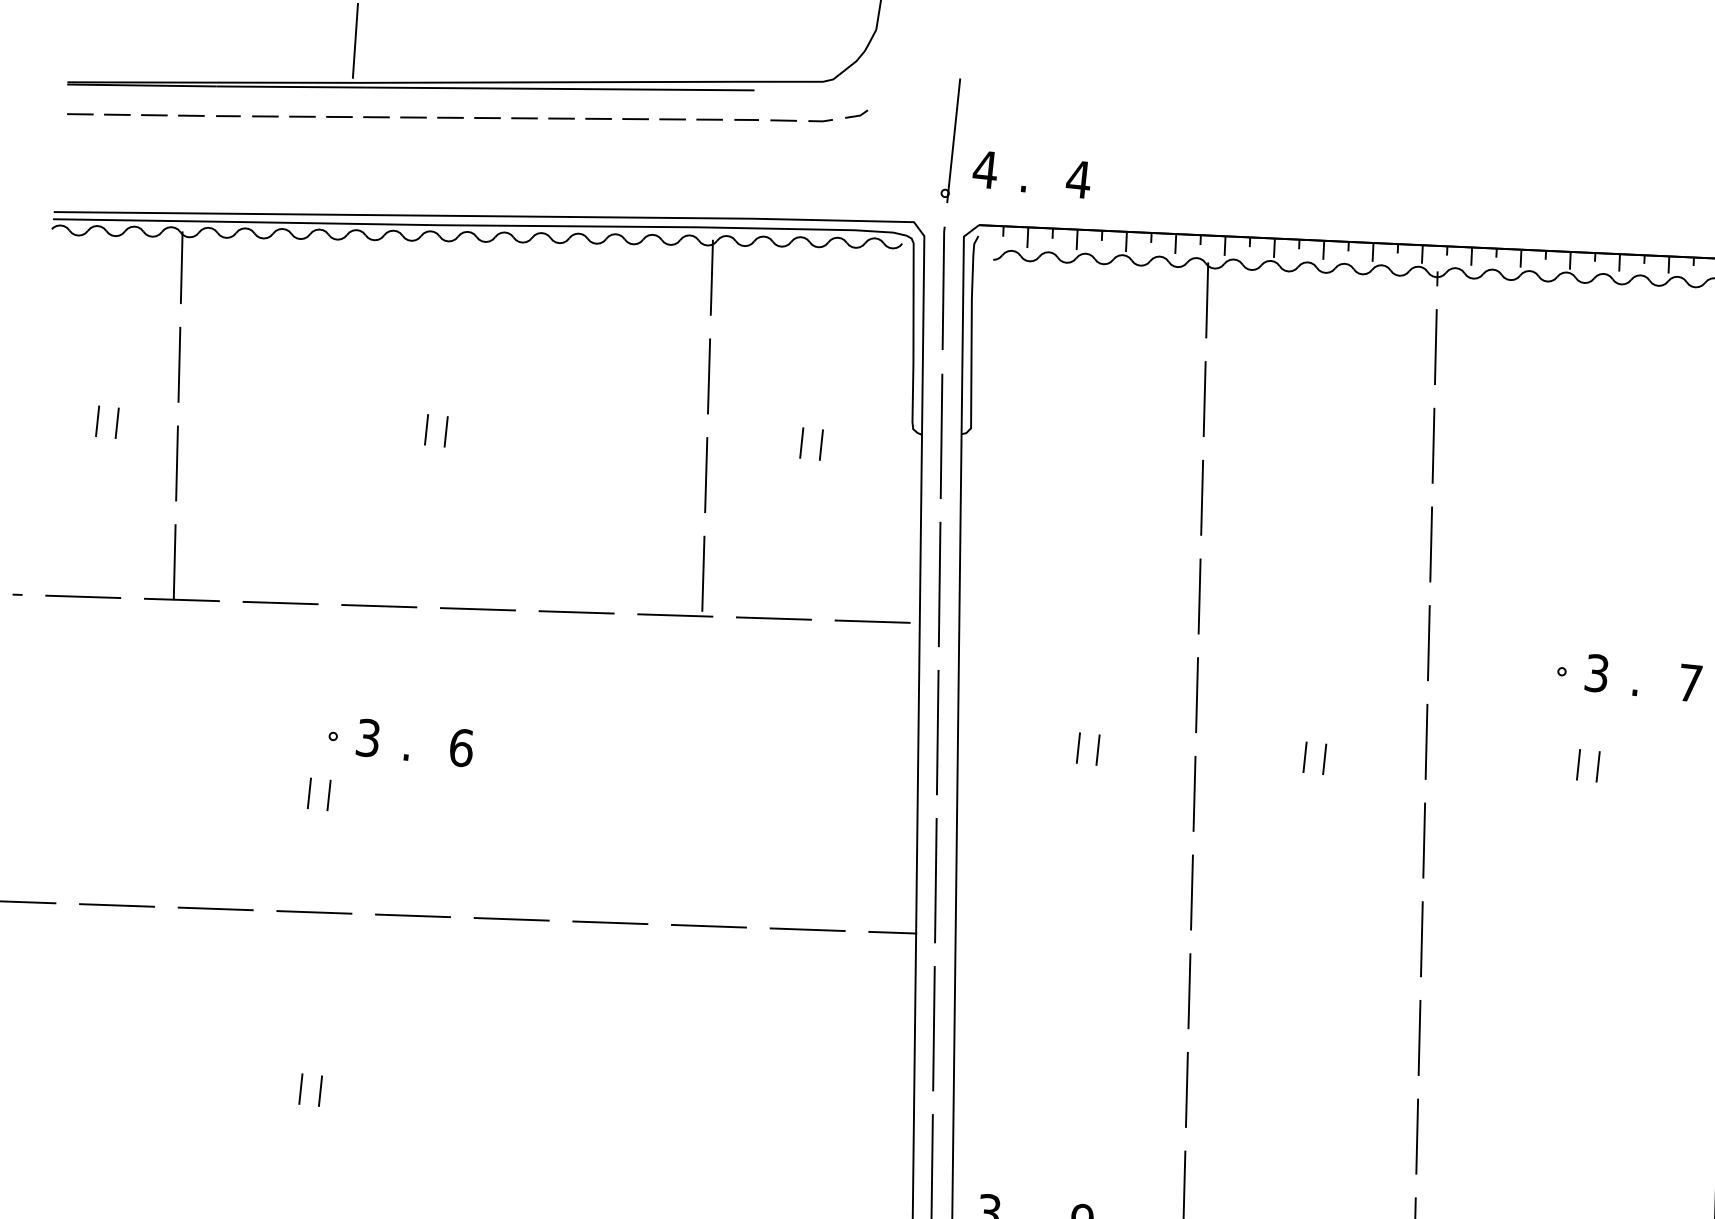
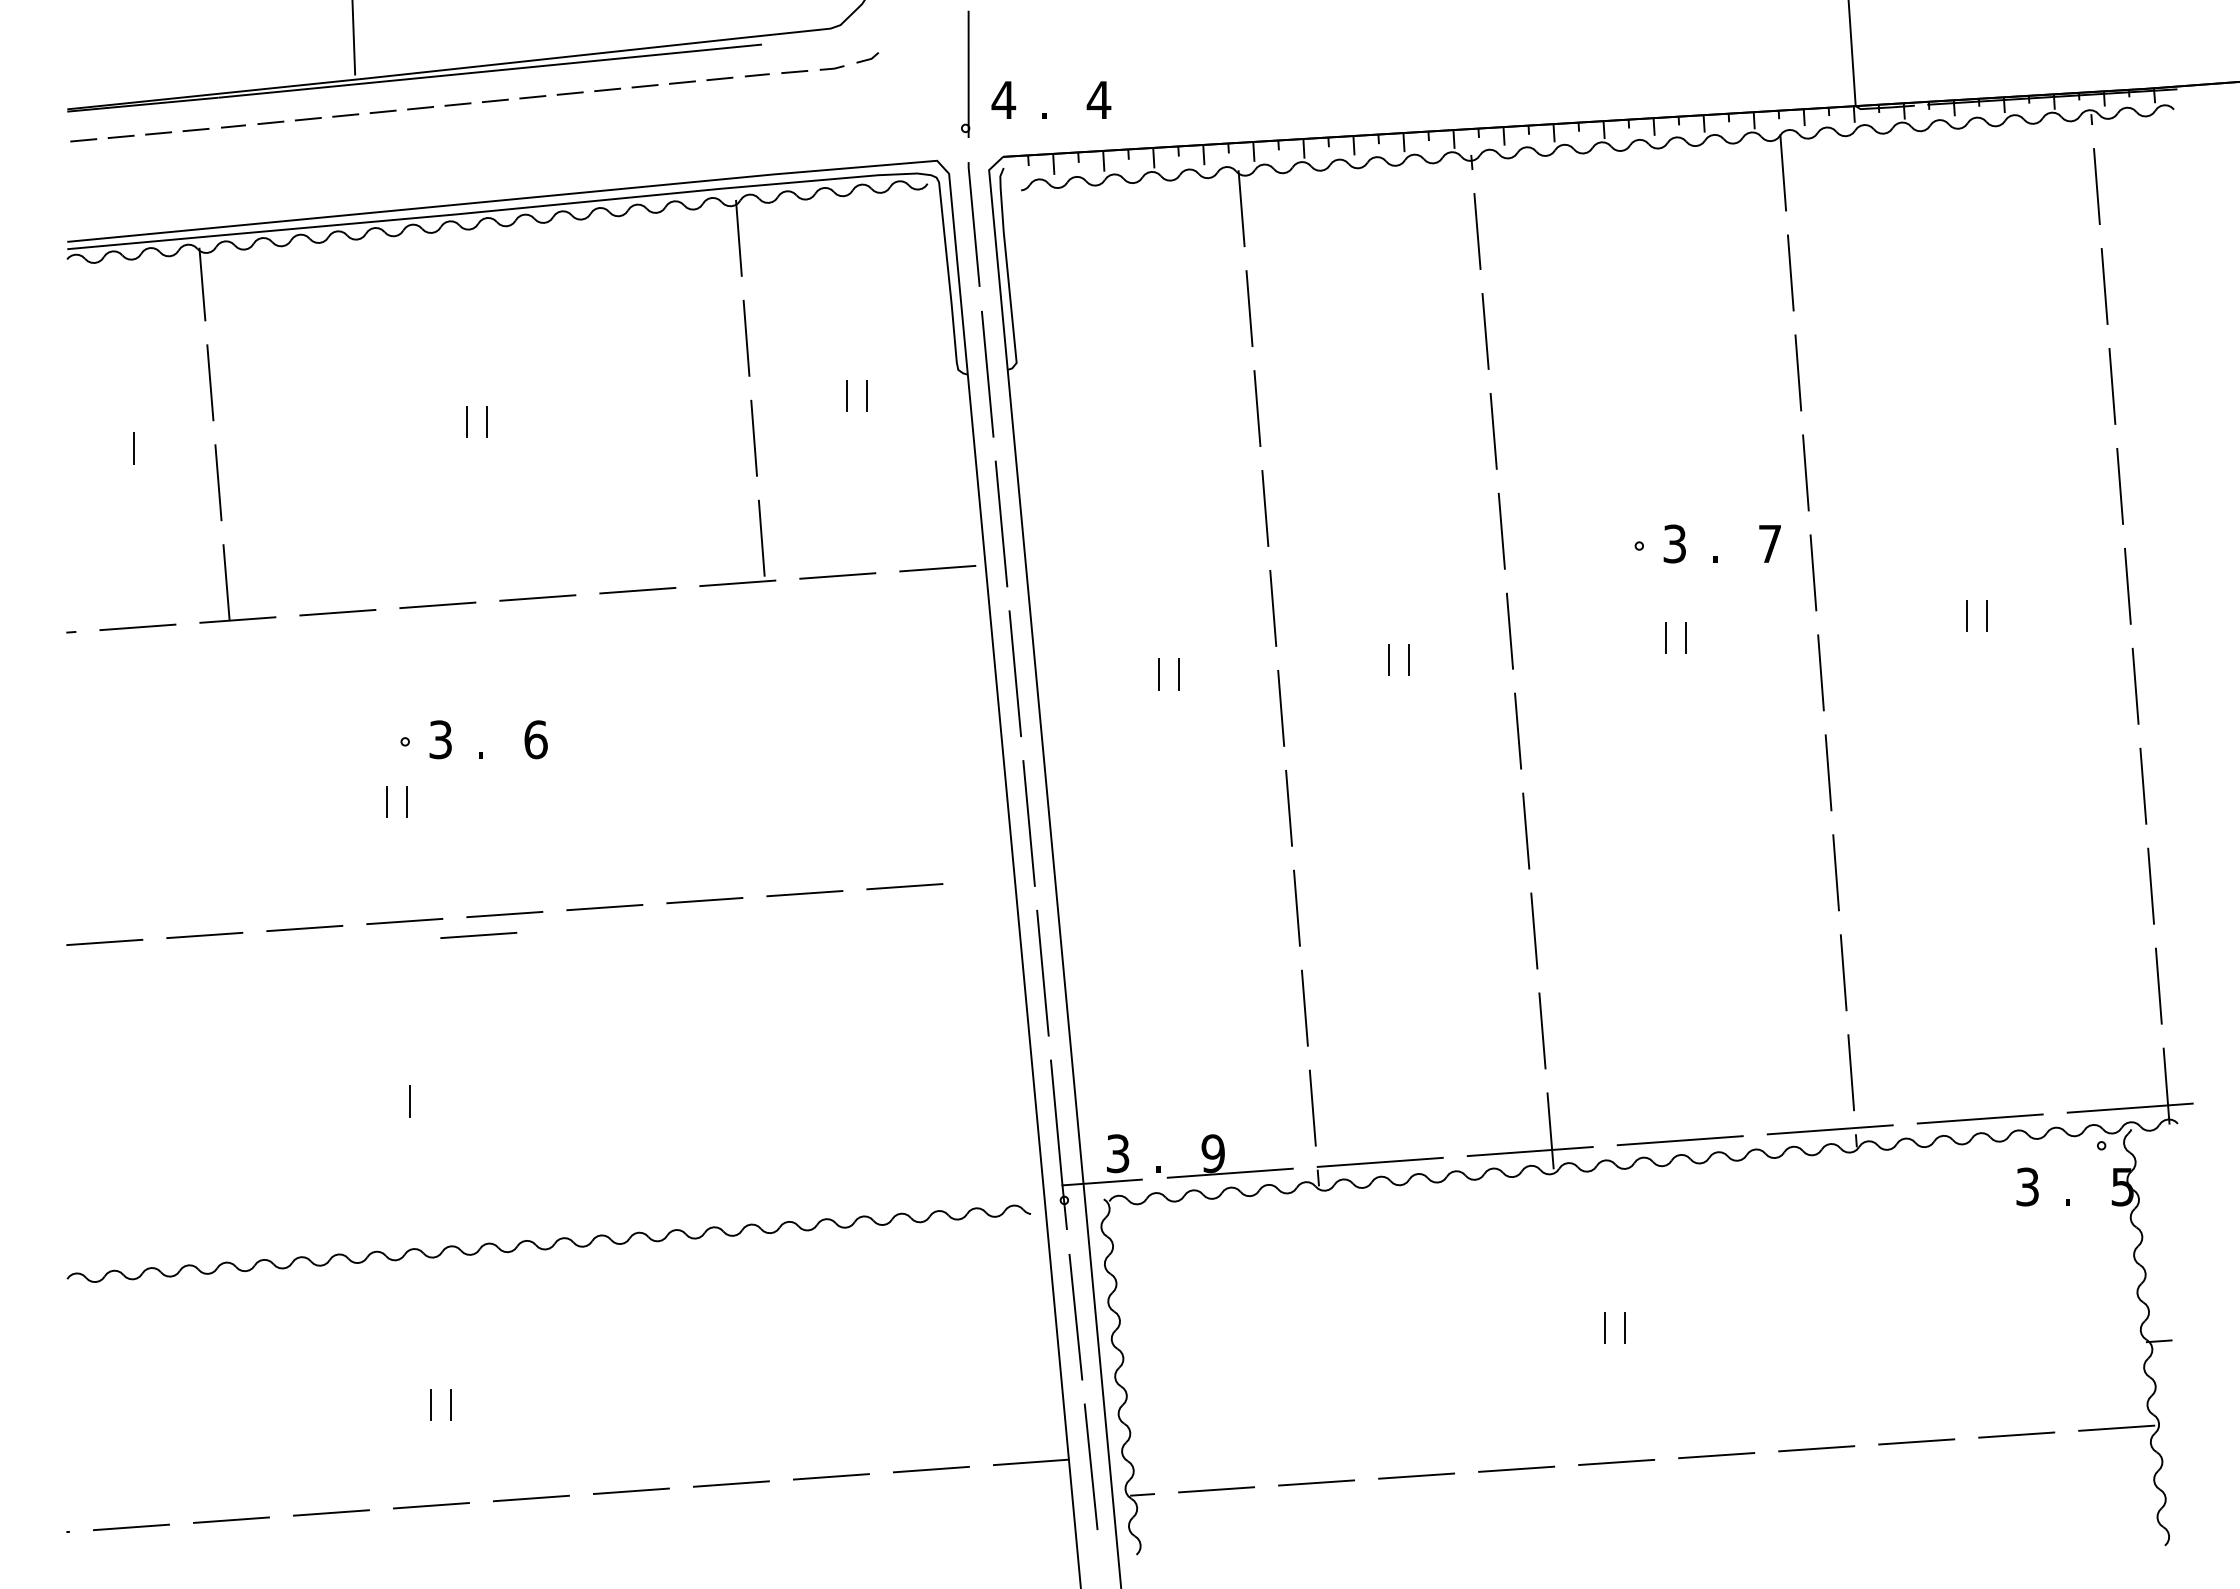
line: (116, 423) -> (153, 448), removed
line: (892, 932) -> (990, 880), removed
line: (385, 933) -> (478, 935), added
line: (320, 1091) -> (430, 1101), removed

